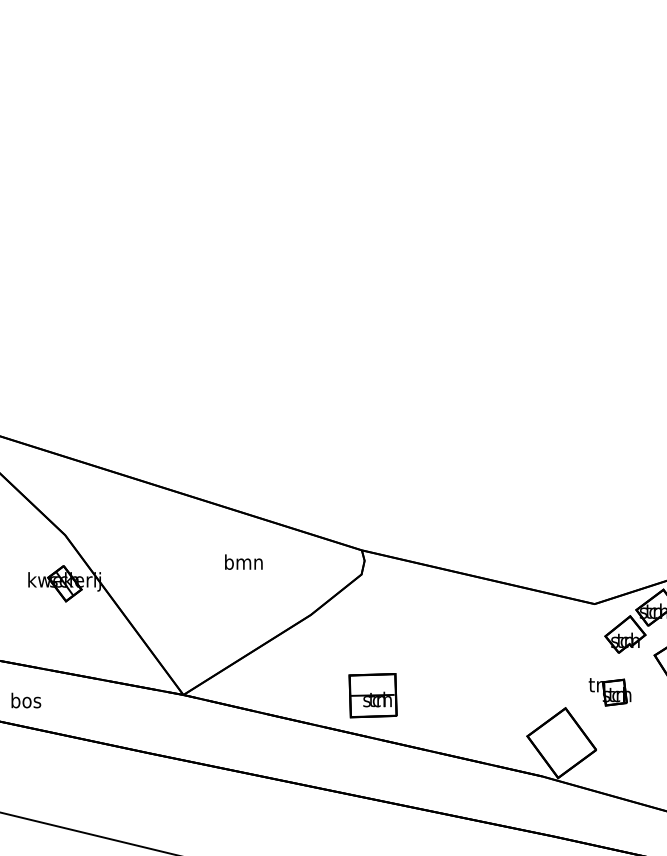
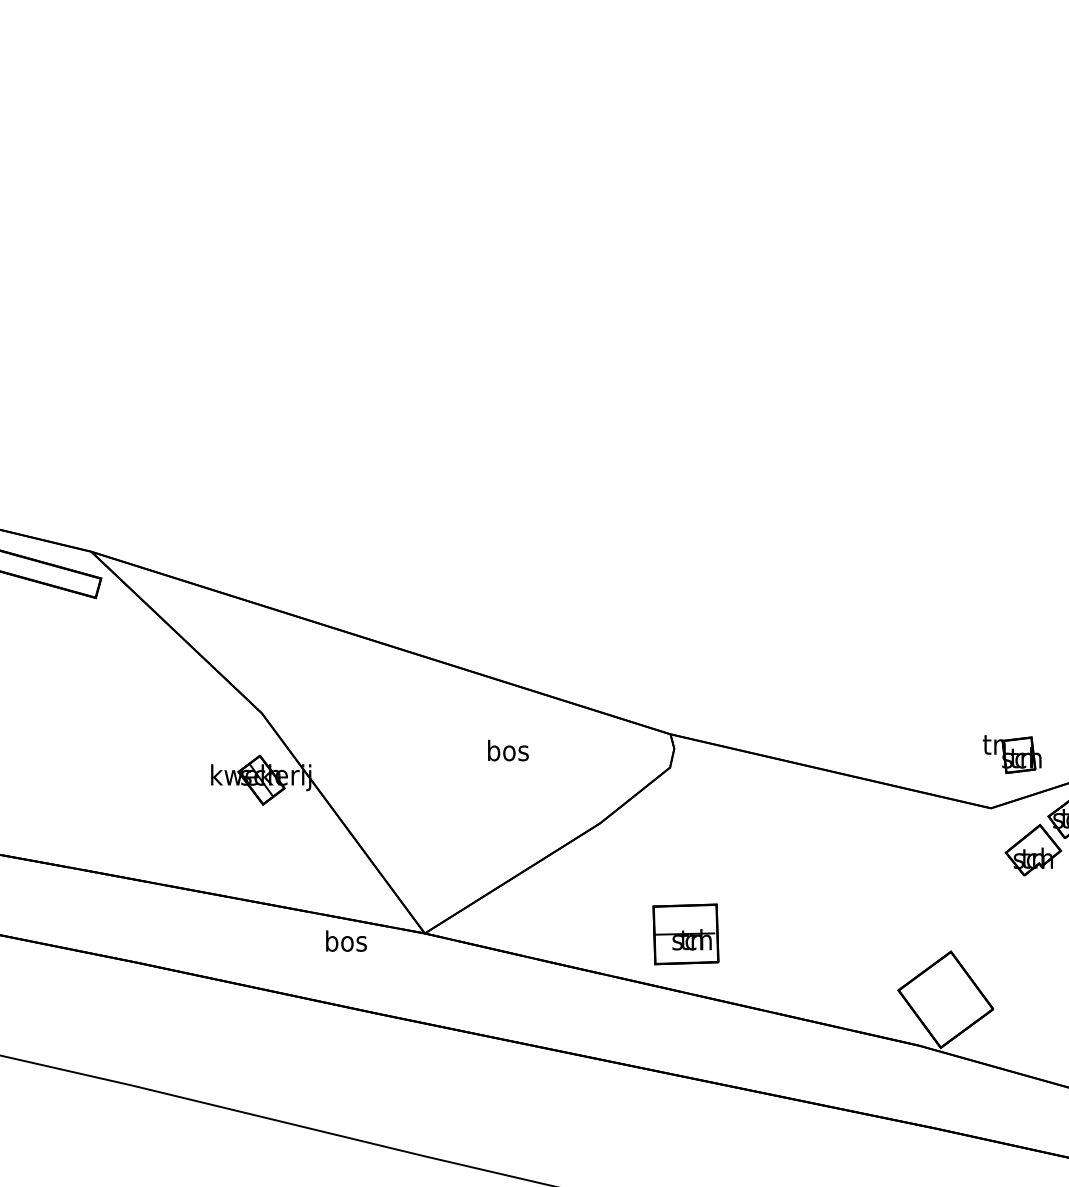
text: (243, 562) -> (507, 750), bmn -> bos
part: (609, 692) -> (1011, 754), moved
text: (26, 700) -> (346, 940), moved

